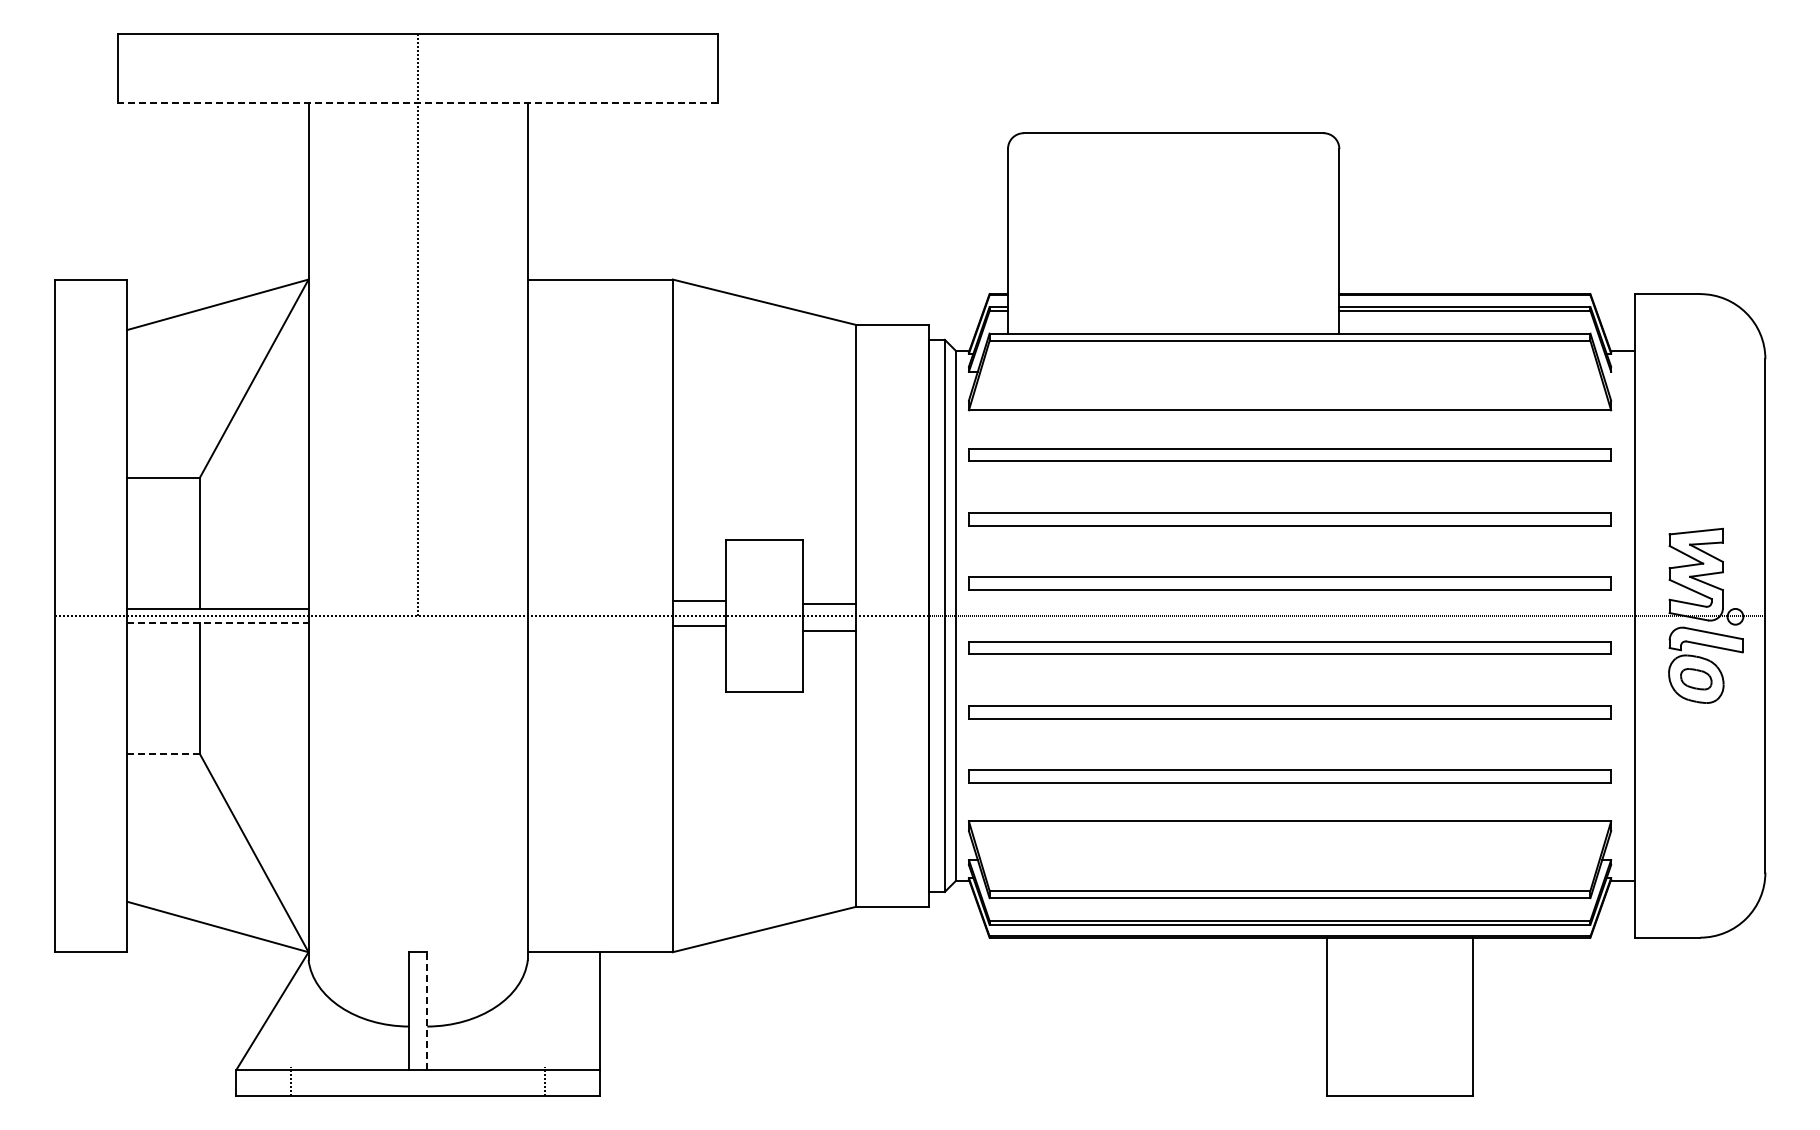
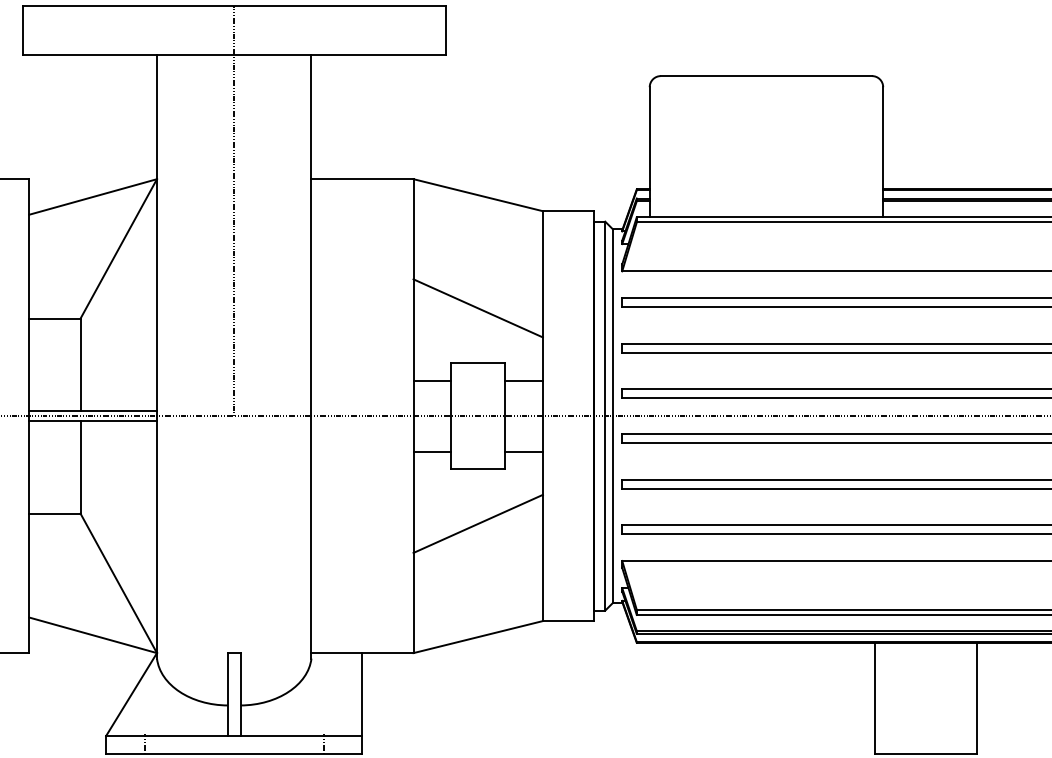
line: (418, 103) -> (234, 55), dashed -> solid
line: (764, 462) -> (478, 308), added
line: (699, 601) -> (432, 380), moved
line: (829, 604) -> (523, 380), moved
line: (218, 623) -> (93, 421), dashed -> solid
line: (699, 626) -> (432, 451), moved
line: (829, 631) -> (523, 451), moved
line: (164, 754) -> (55, 513), dashed -> solid
line: (764, 768) -> (478, 523), added
line: (427, 1011) -> (240, 694), dashed -> solid

